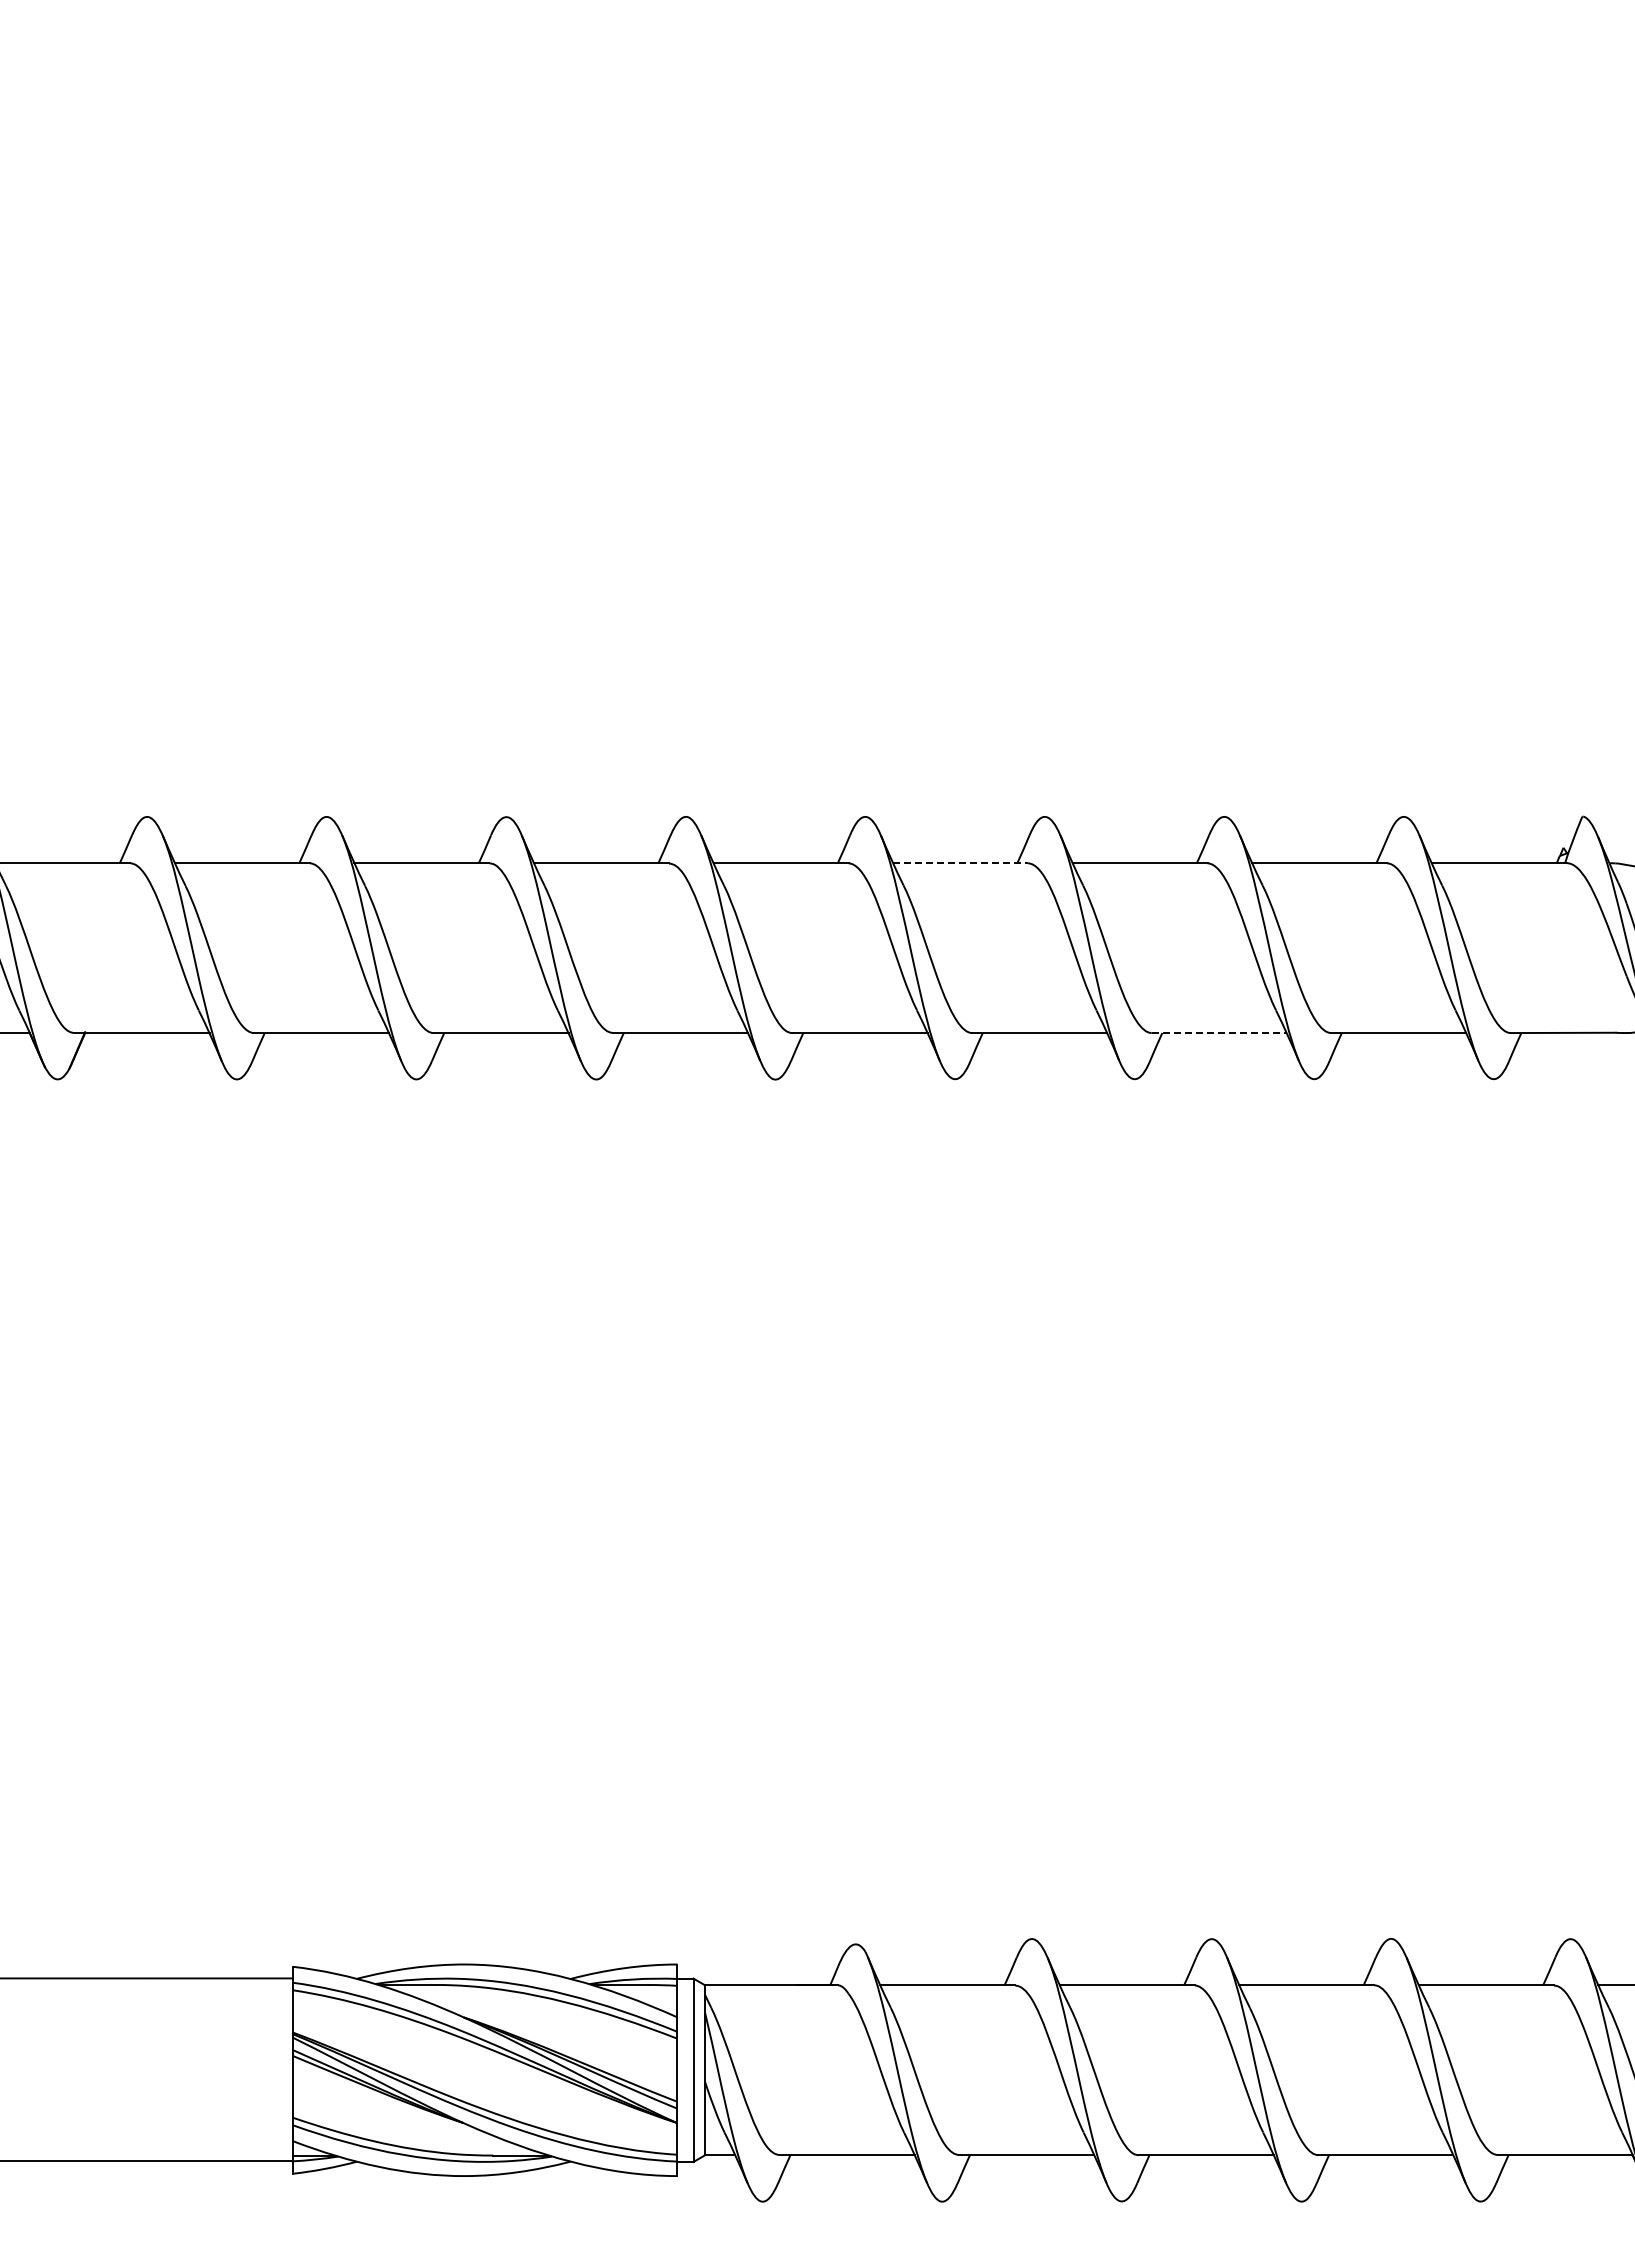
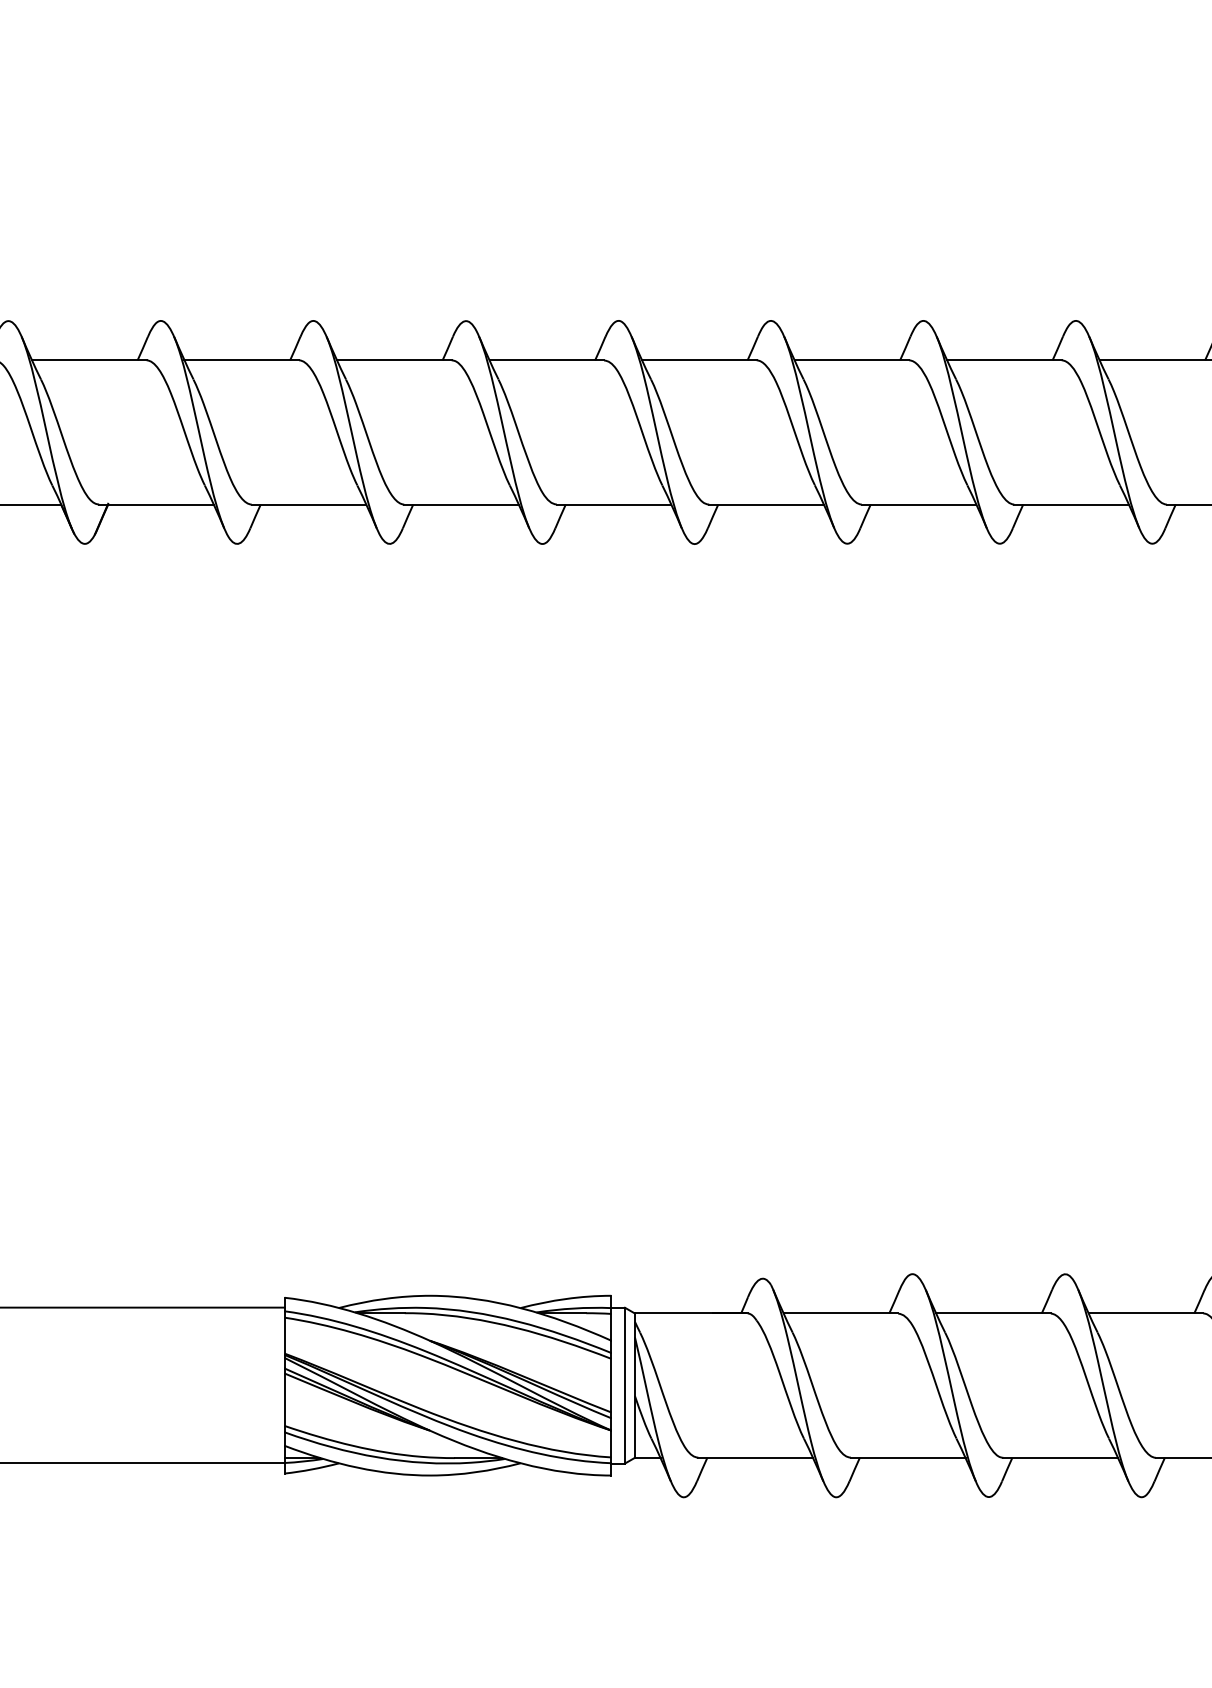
line: (960, 863) -> (851, 360), dashed -> solid
line: (1219, 1033) -> (1071, 504), dashed -> solid

